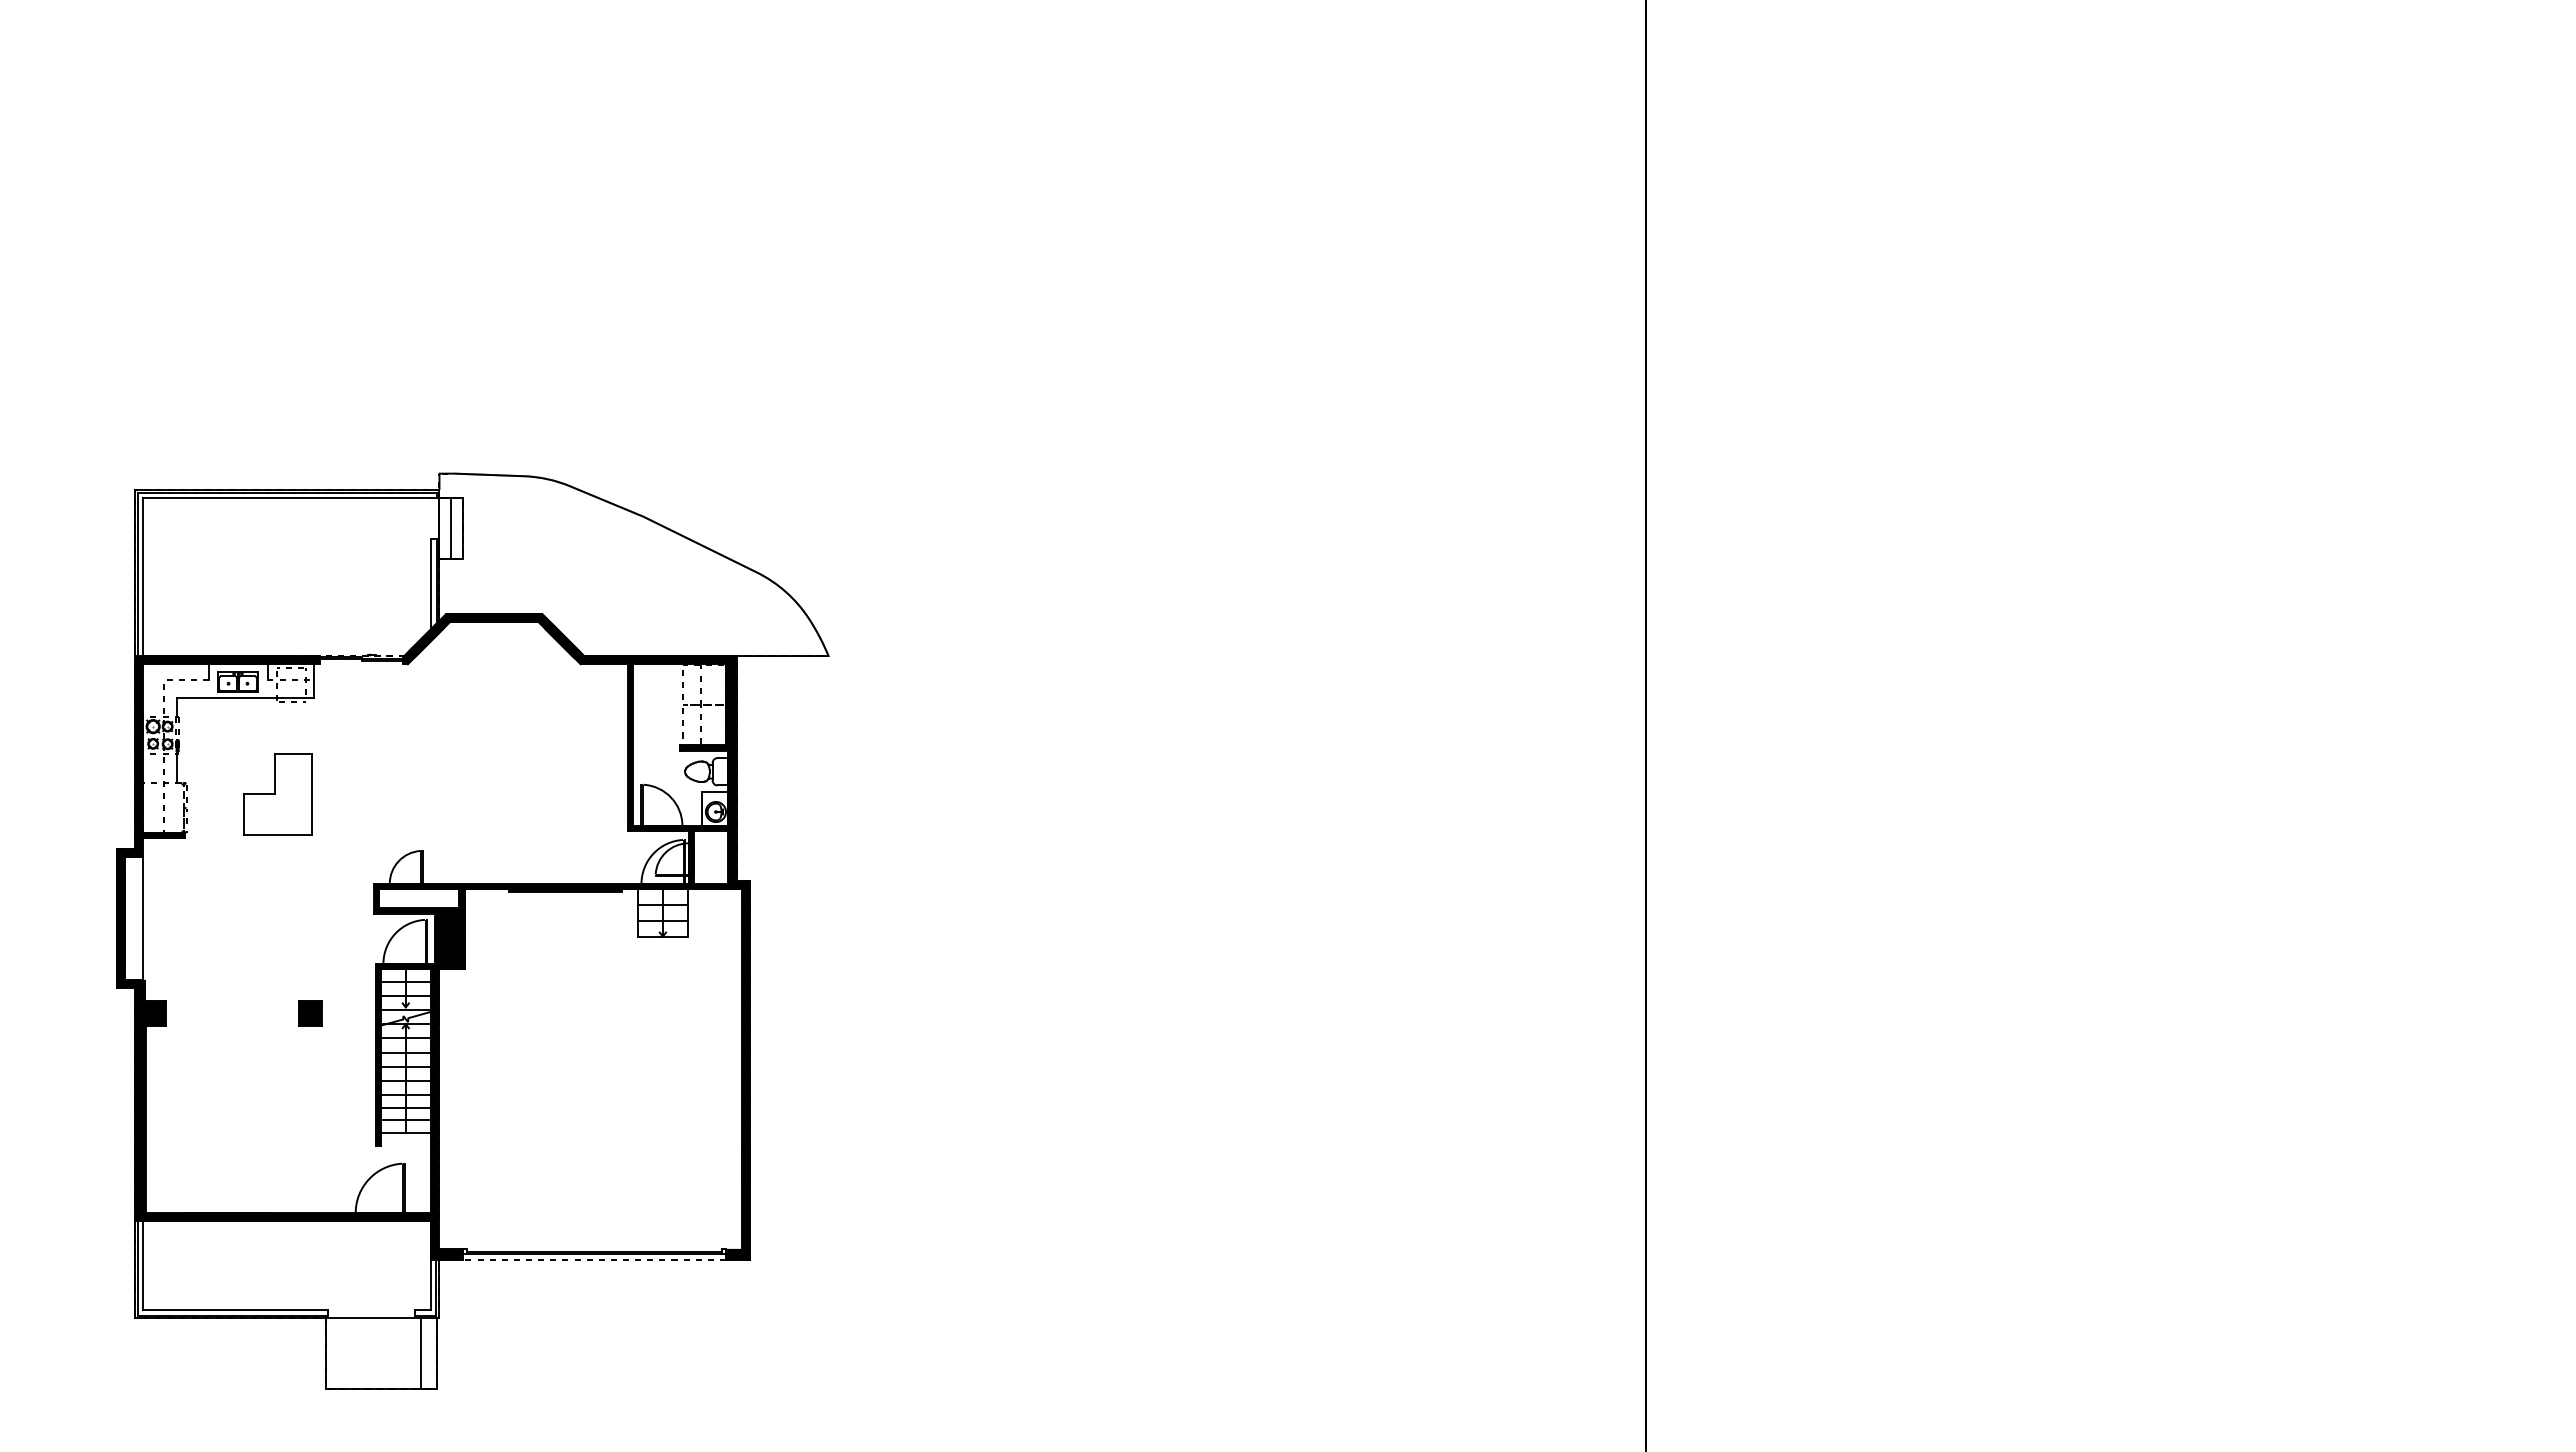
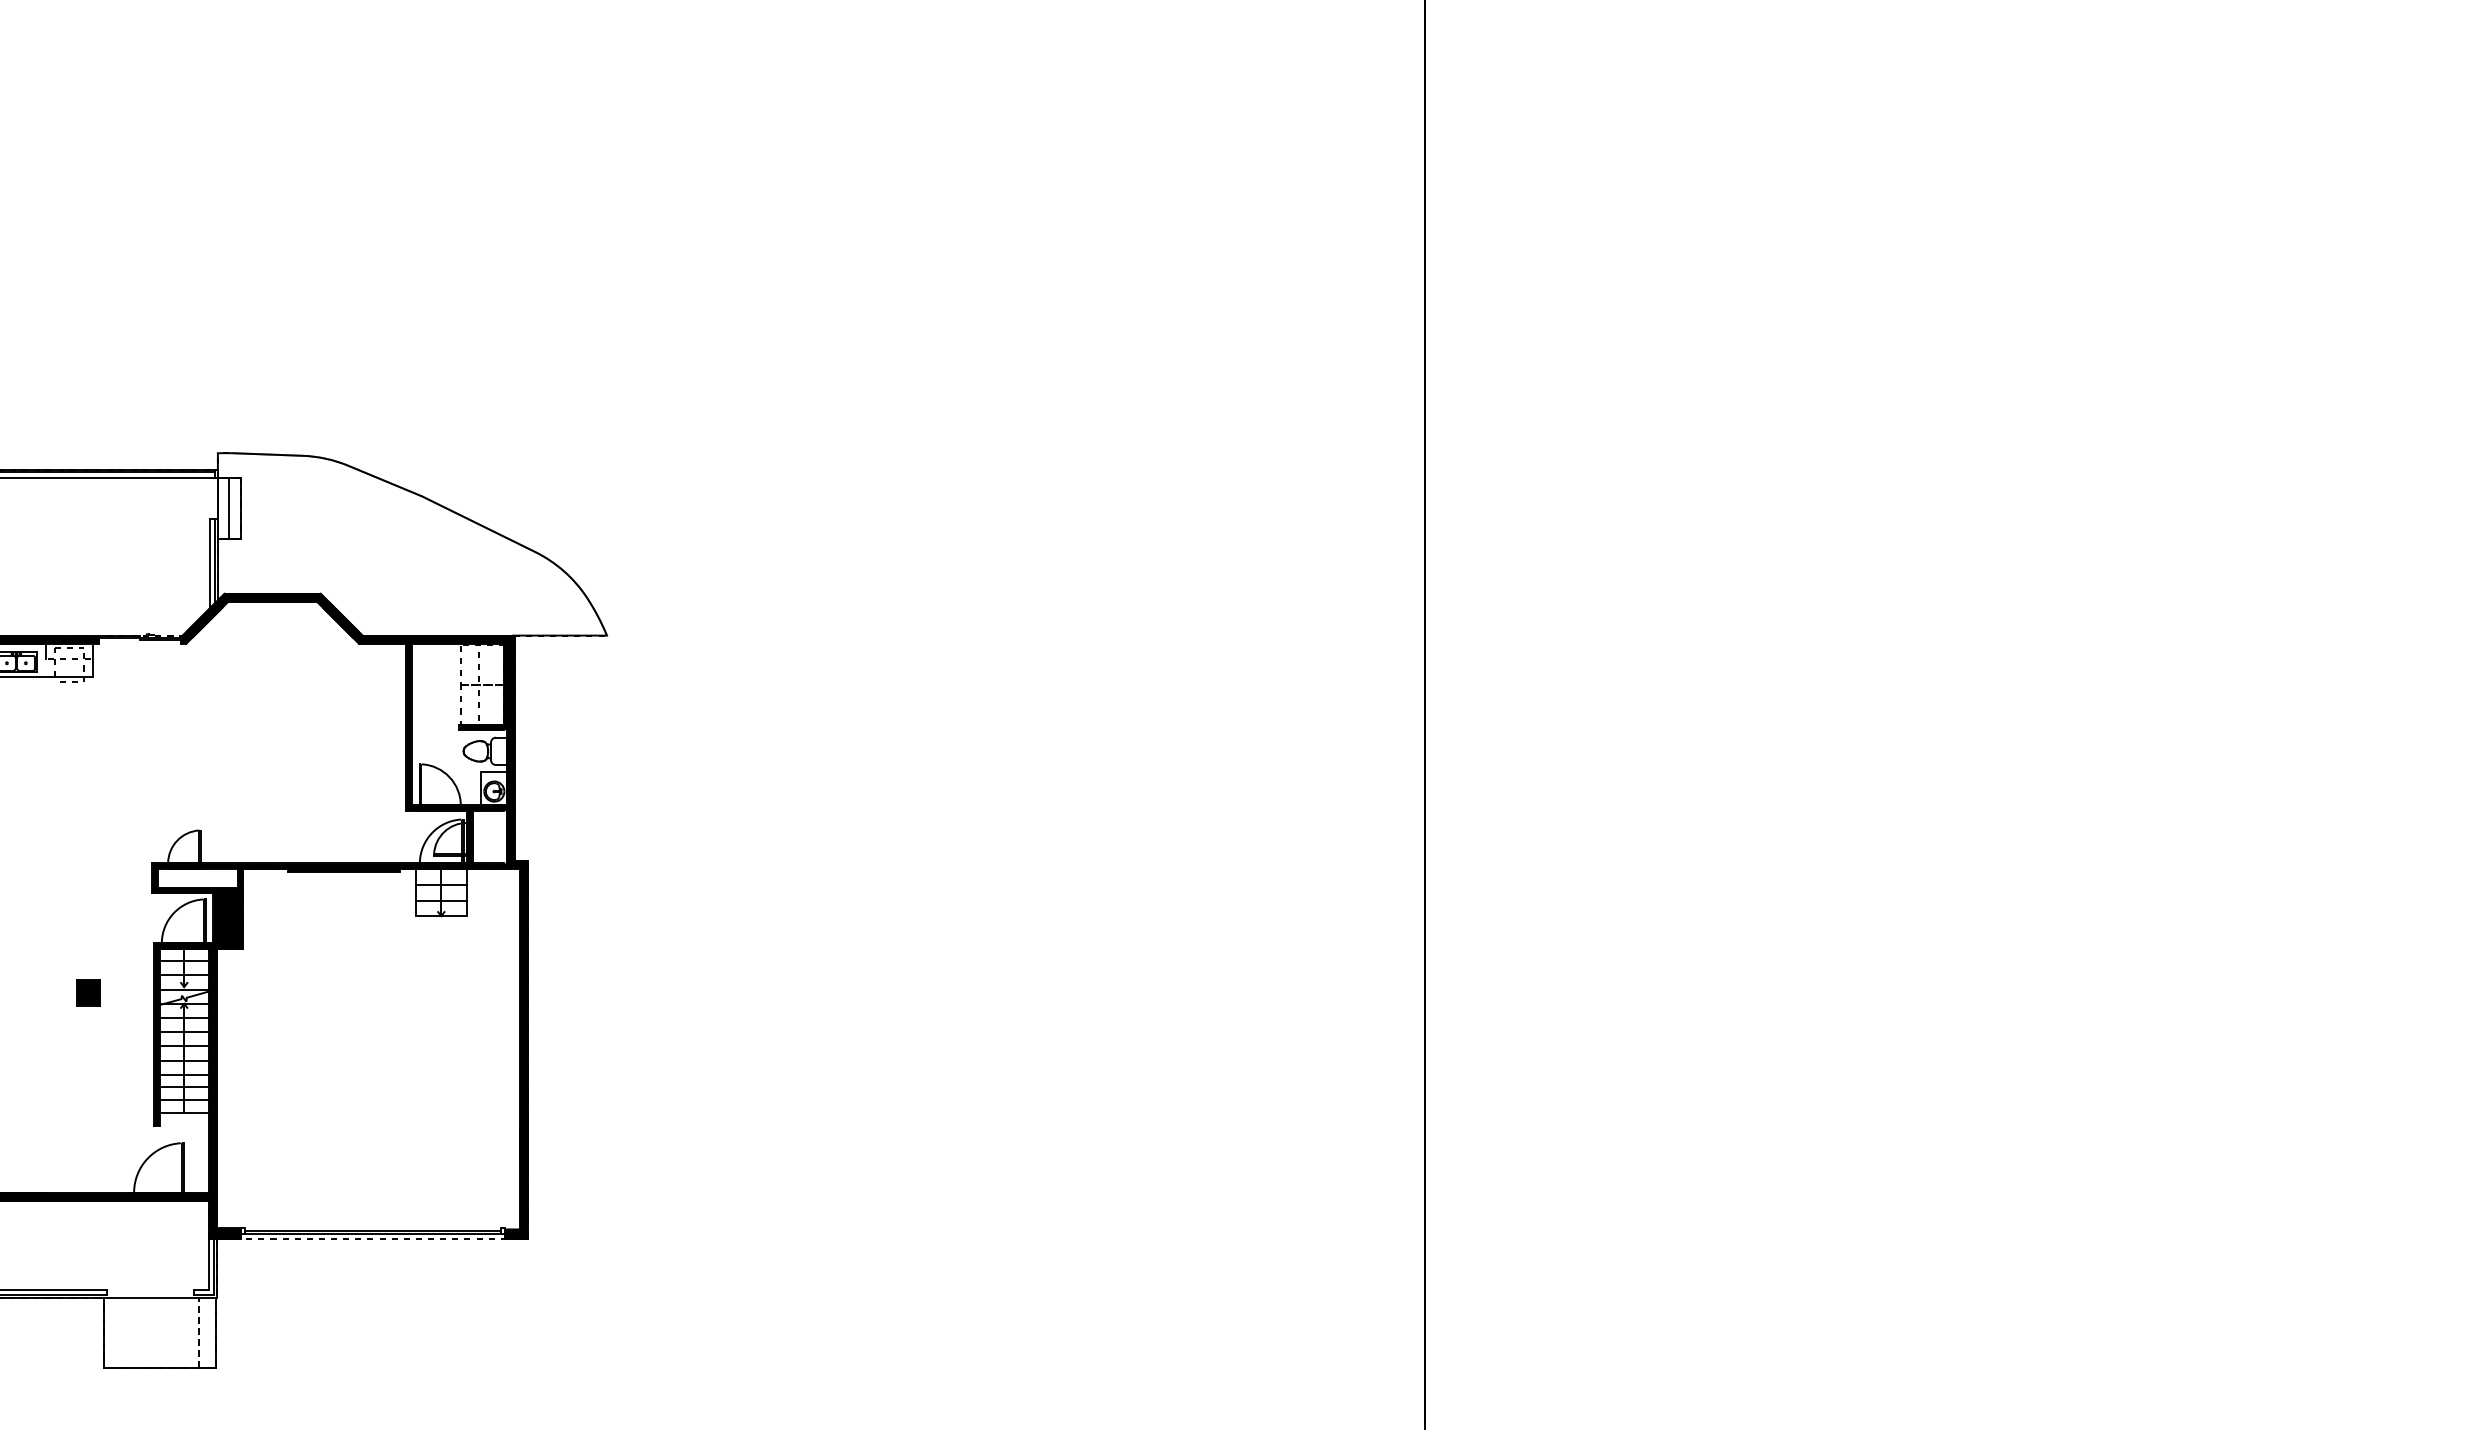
part: (277, 794) -> (55, 774), removed
line: (420, 1352) -> (198, 1332), solid -> dashed

